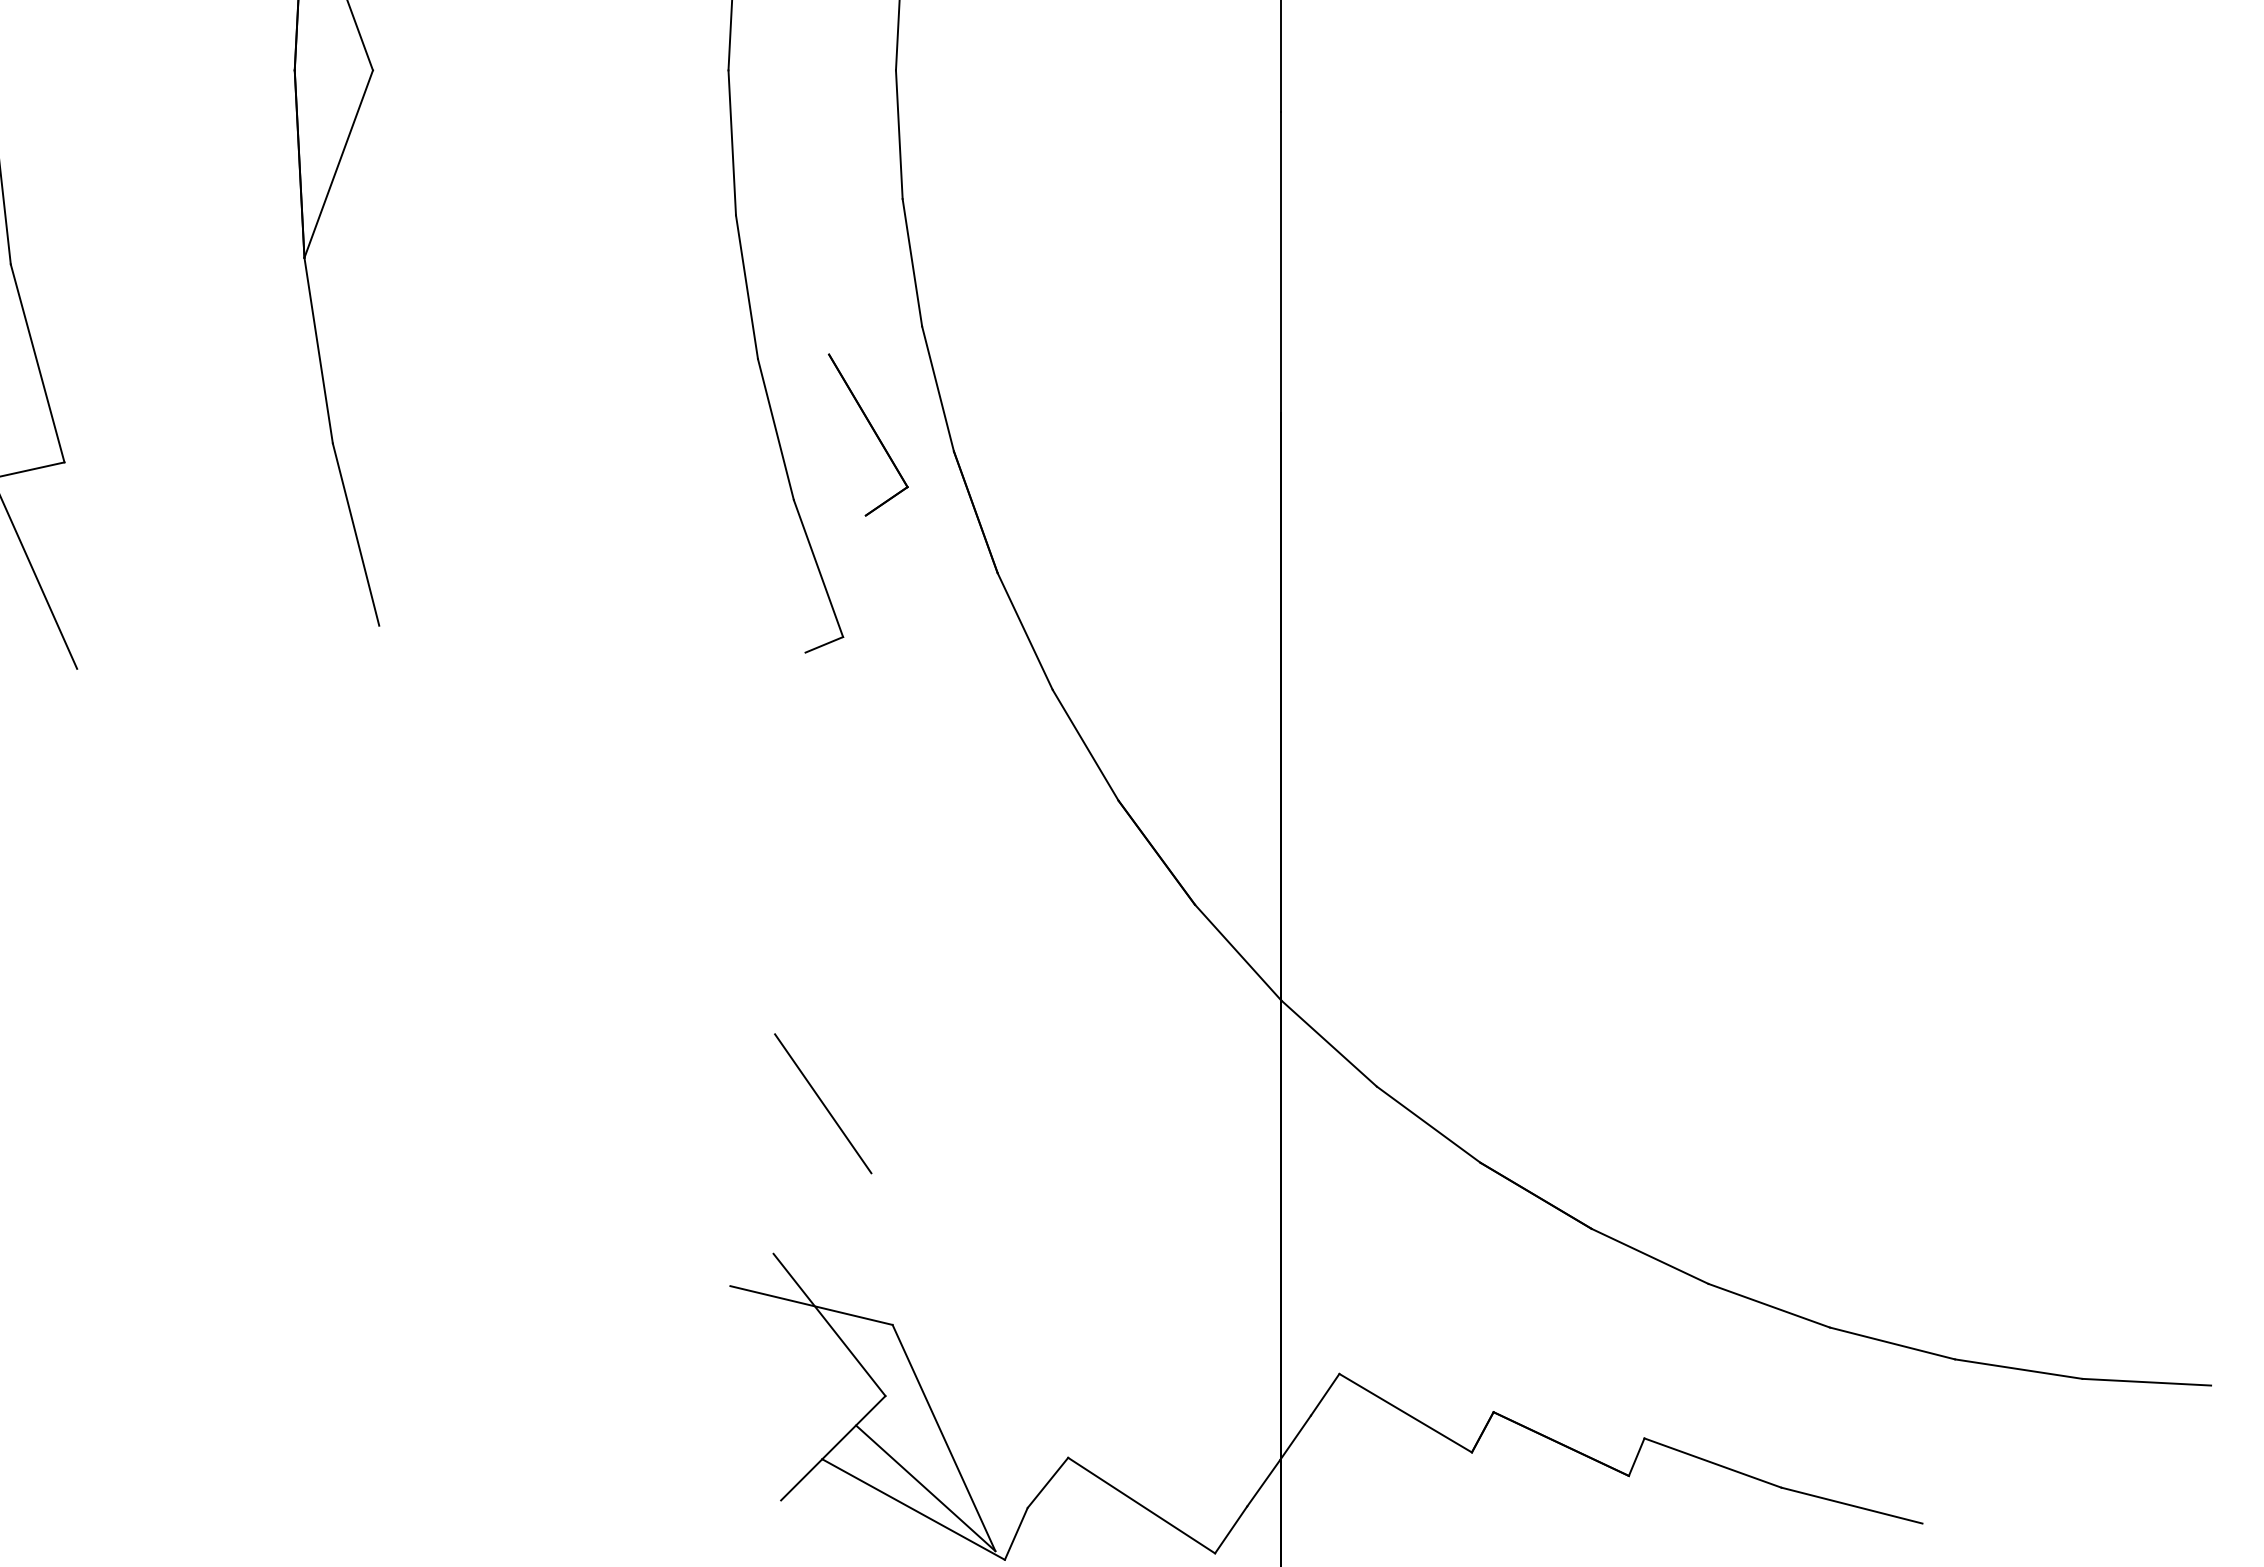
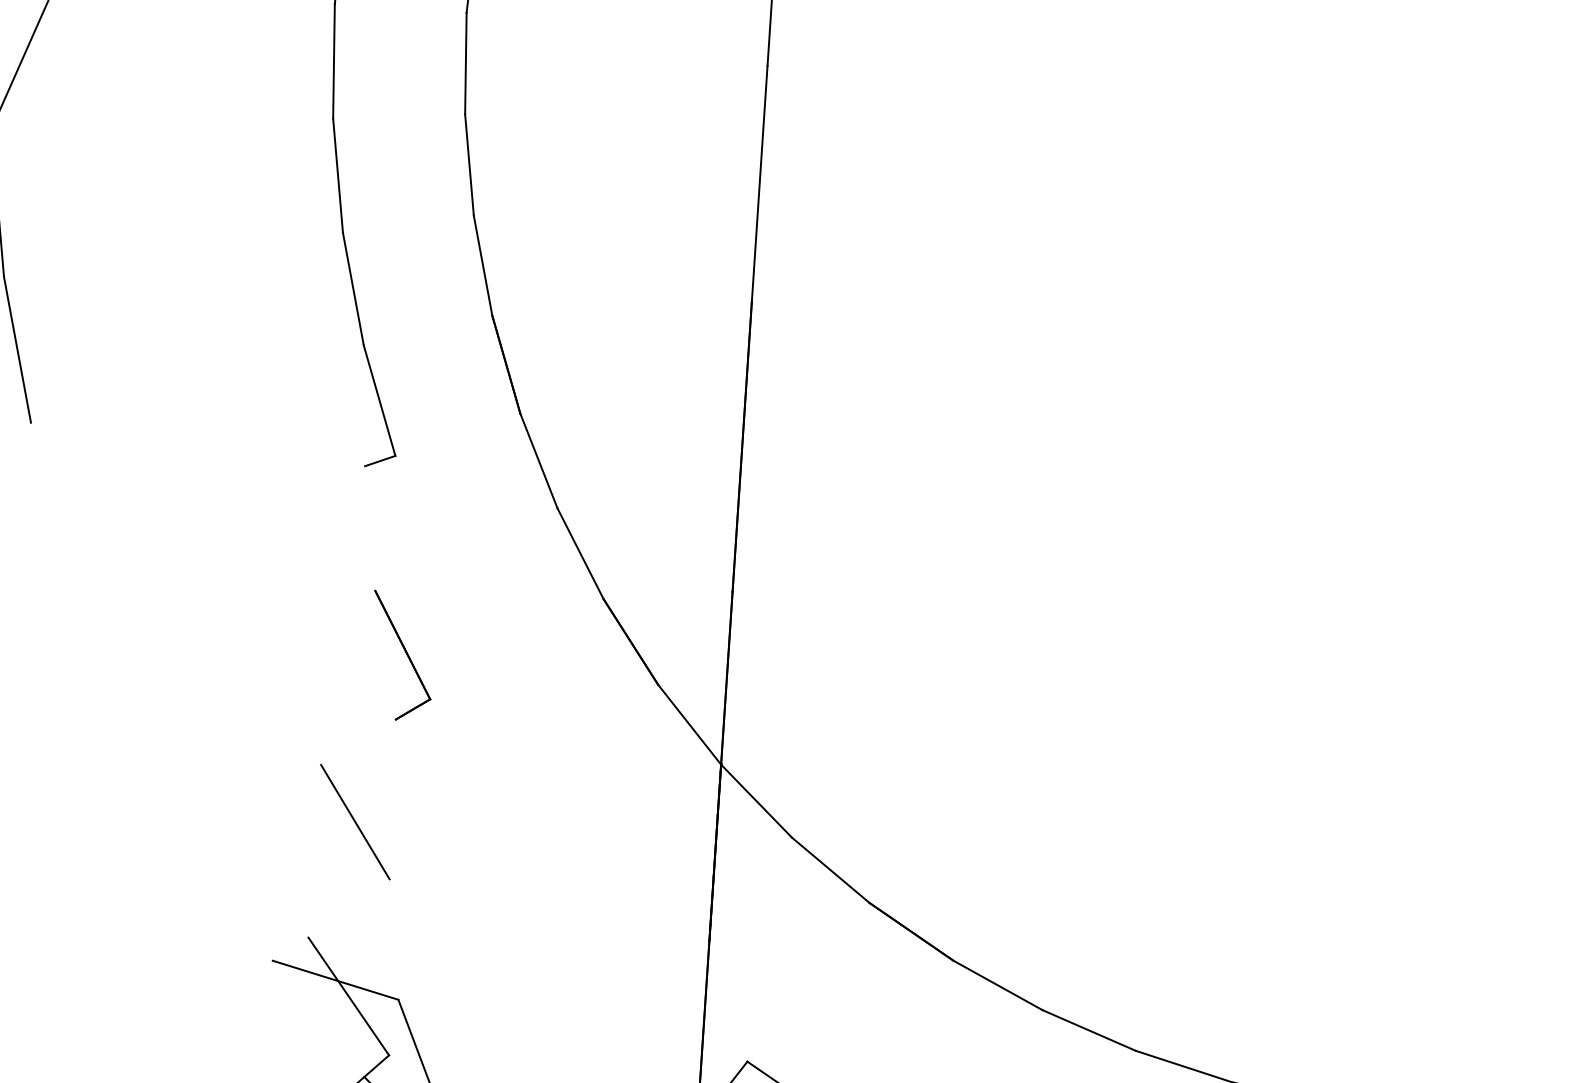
part: (868, 434) -> (402, 655), moved

